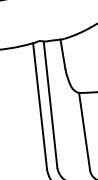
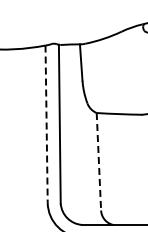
line: (39, 106) -> (46, 124), solid -> dashed
line: (84, 131) -> (98, 161), solid -> dashed

